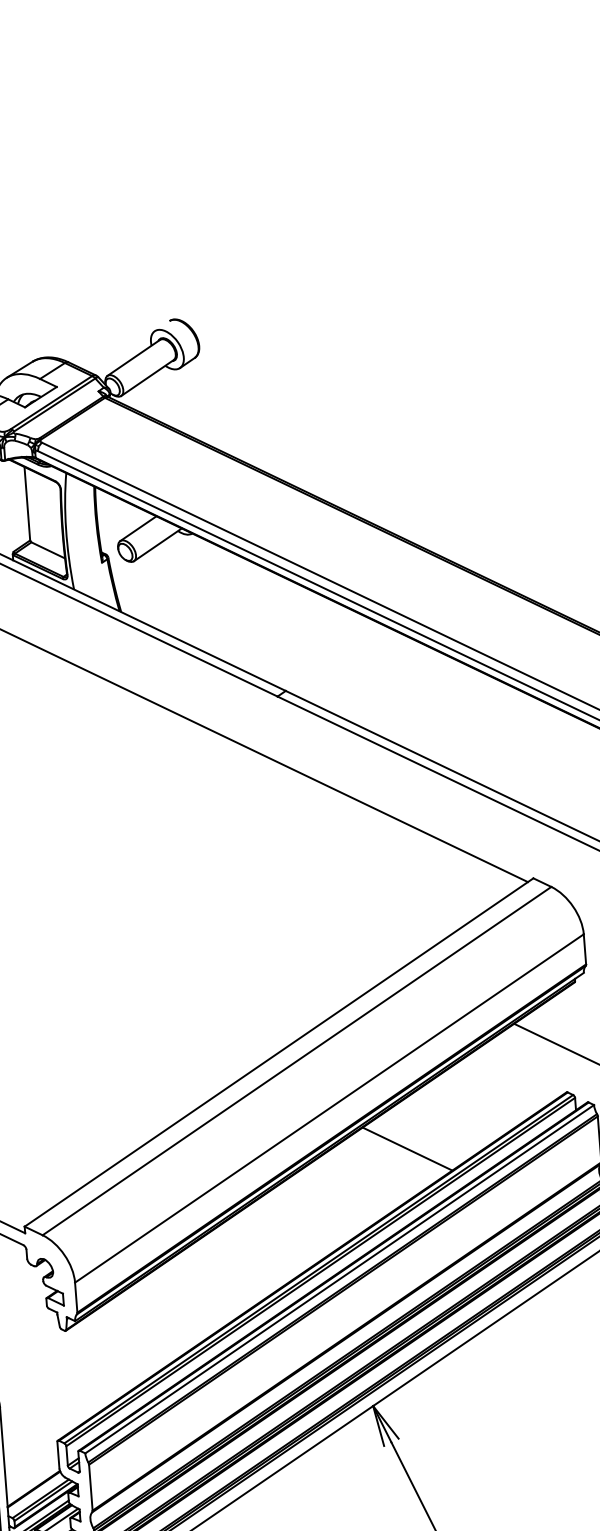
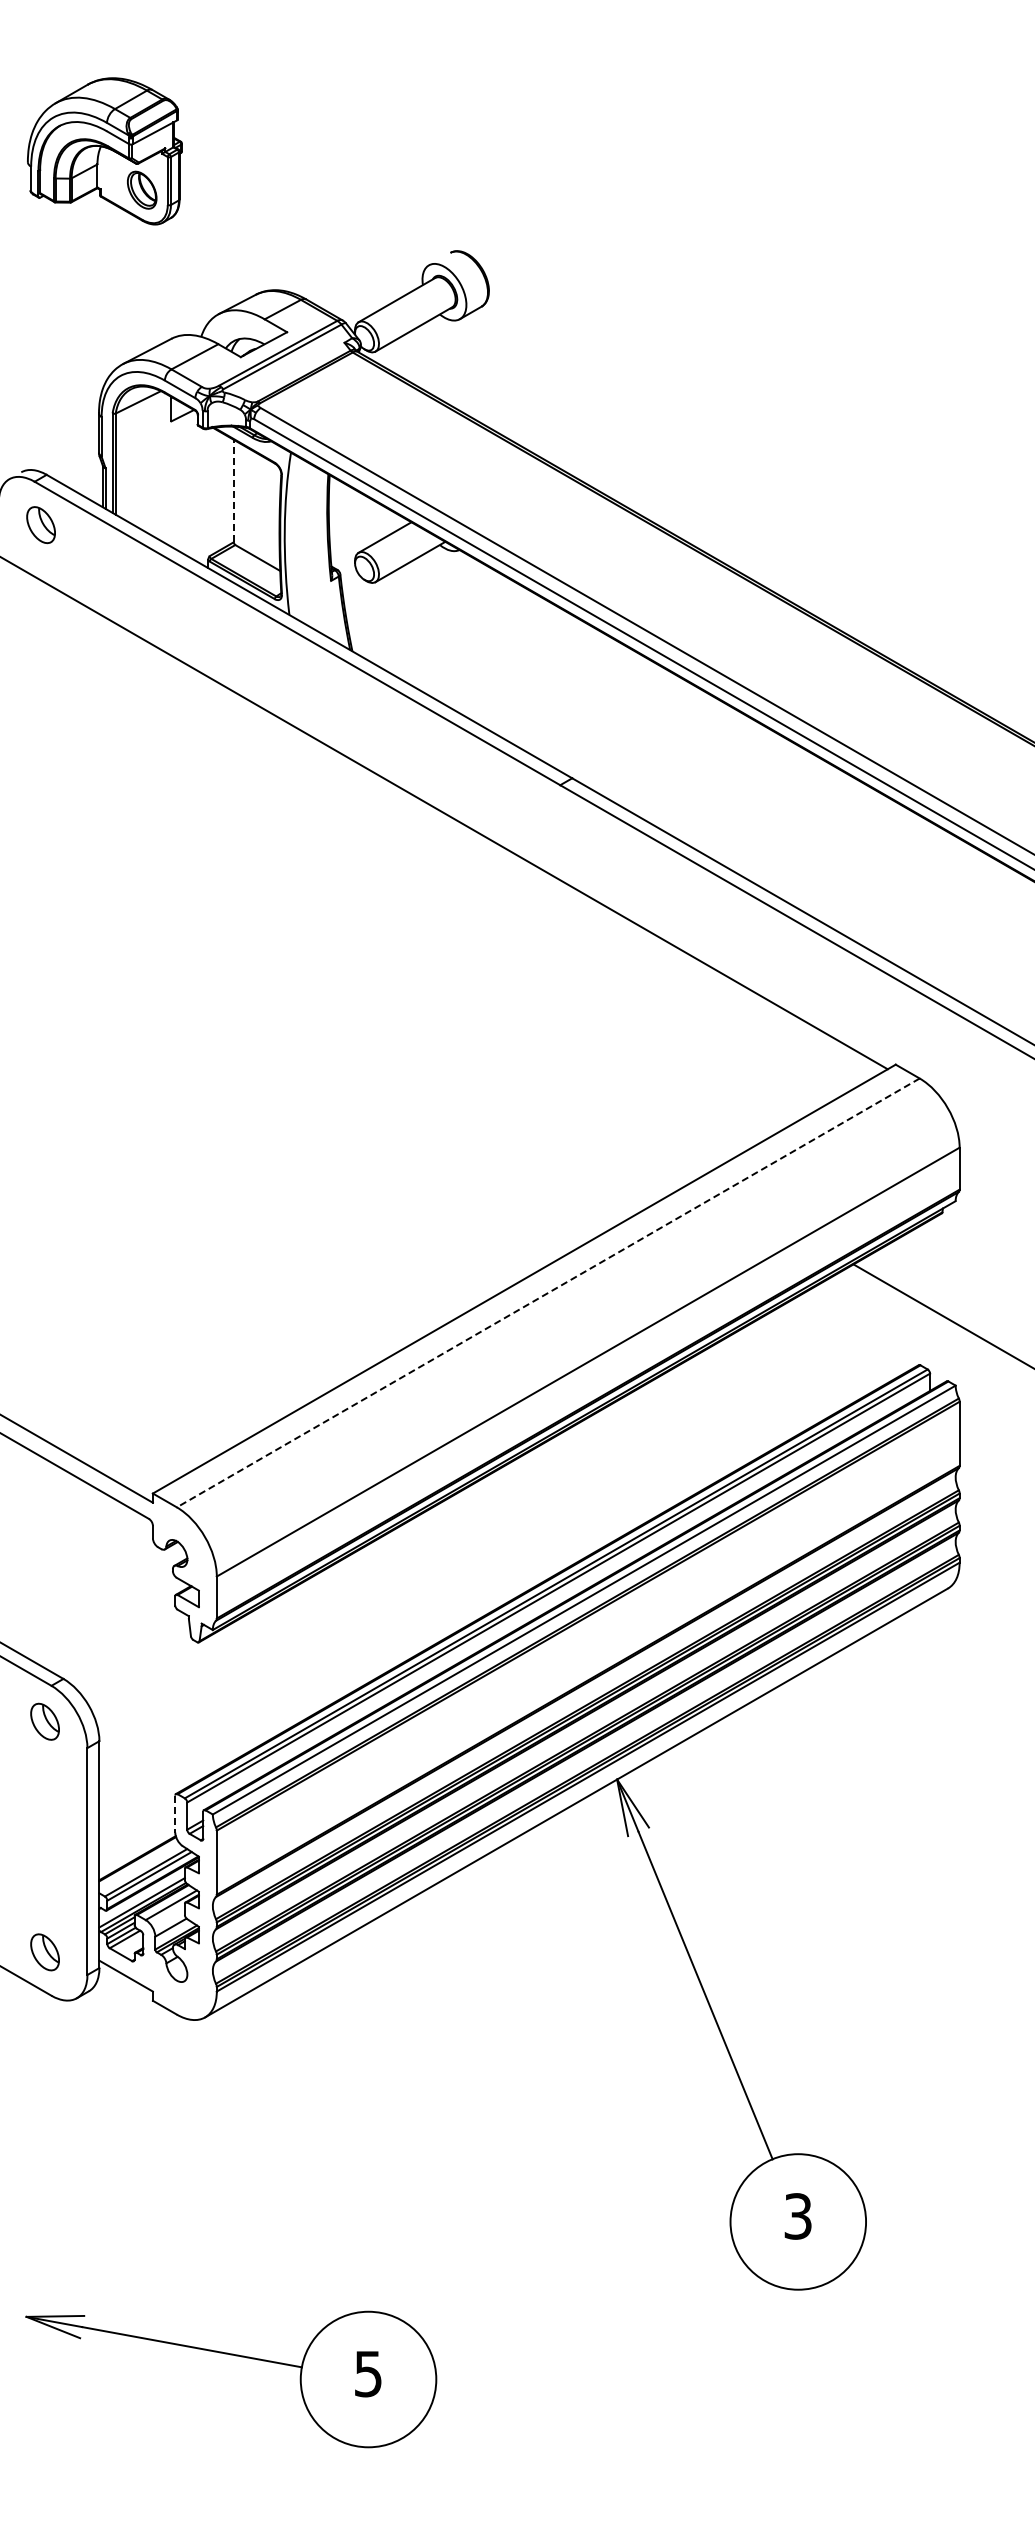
line: (27, 503) -> (233, 490), solid -> dashed
line: (297, 1060) -> (548, 1292), solid -> dashed
line: (407, 1148) -> (692, 1426), removed
line: (58, 1455) -> (175, 1814), solid -> dashed

